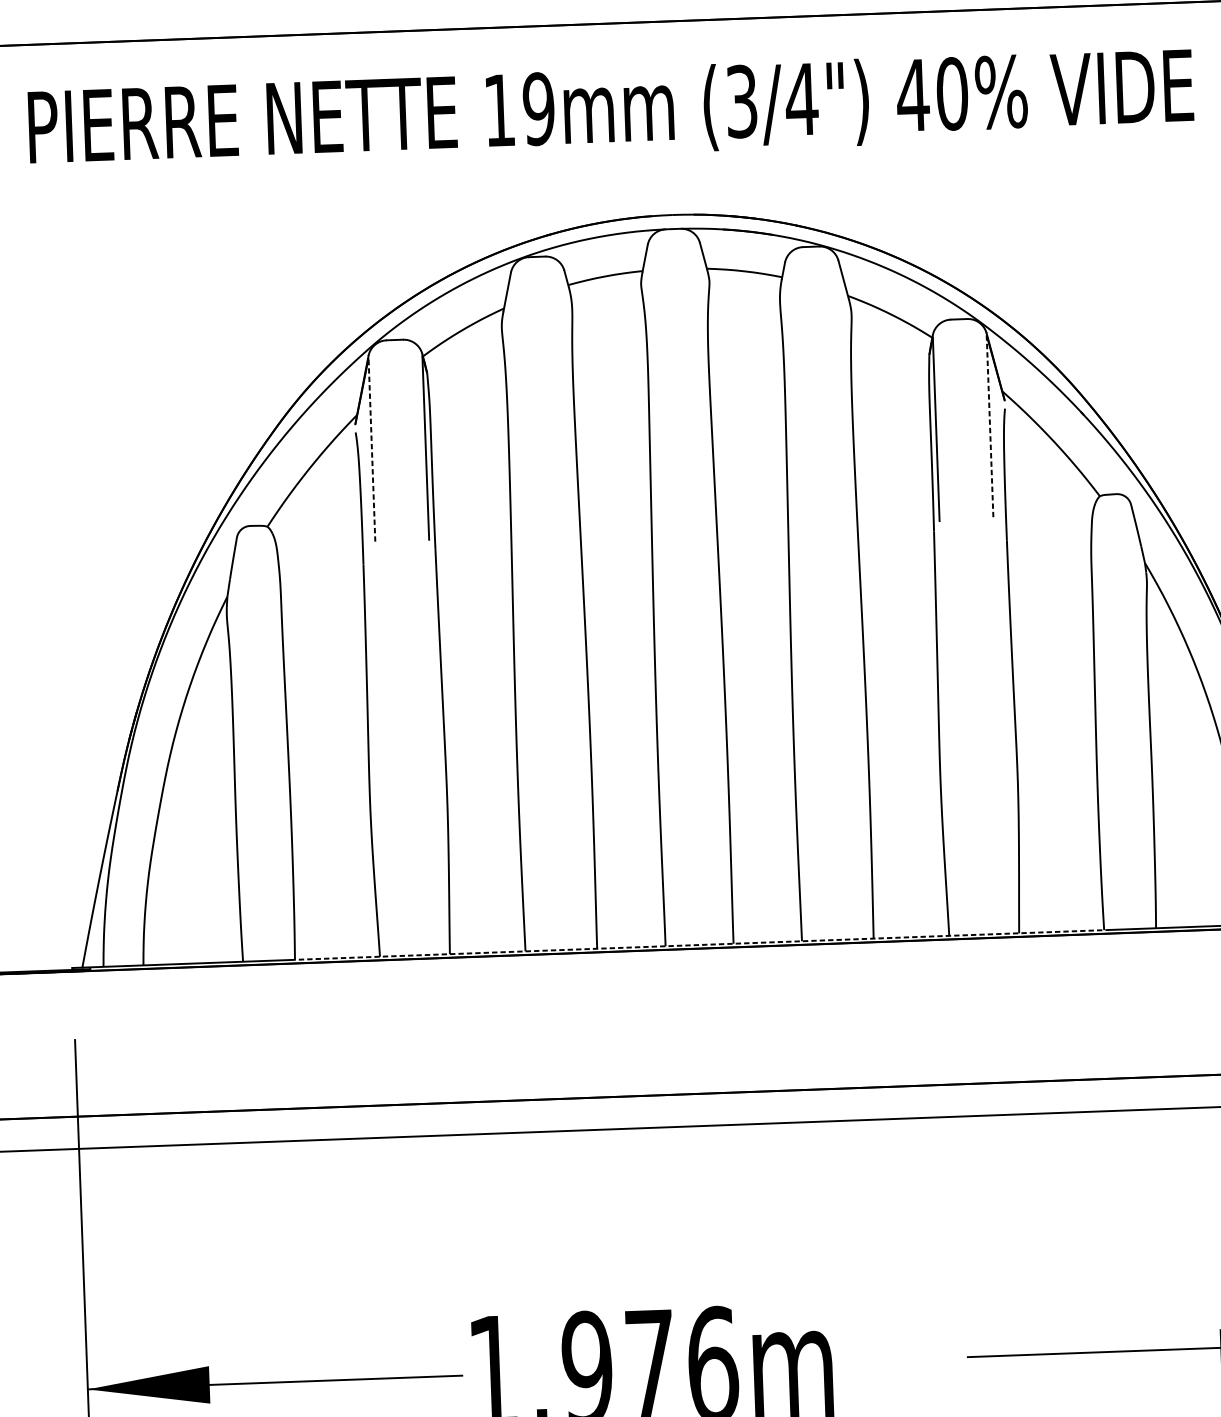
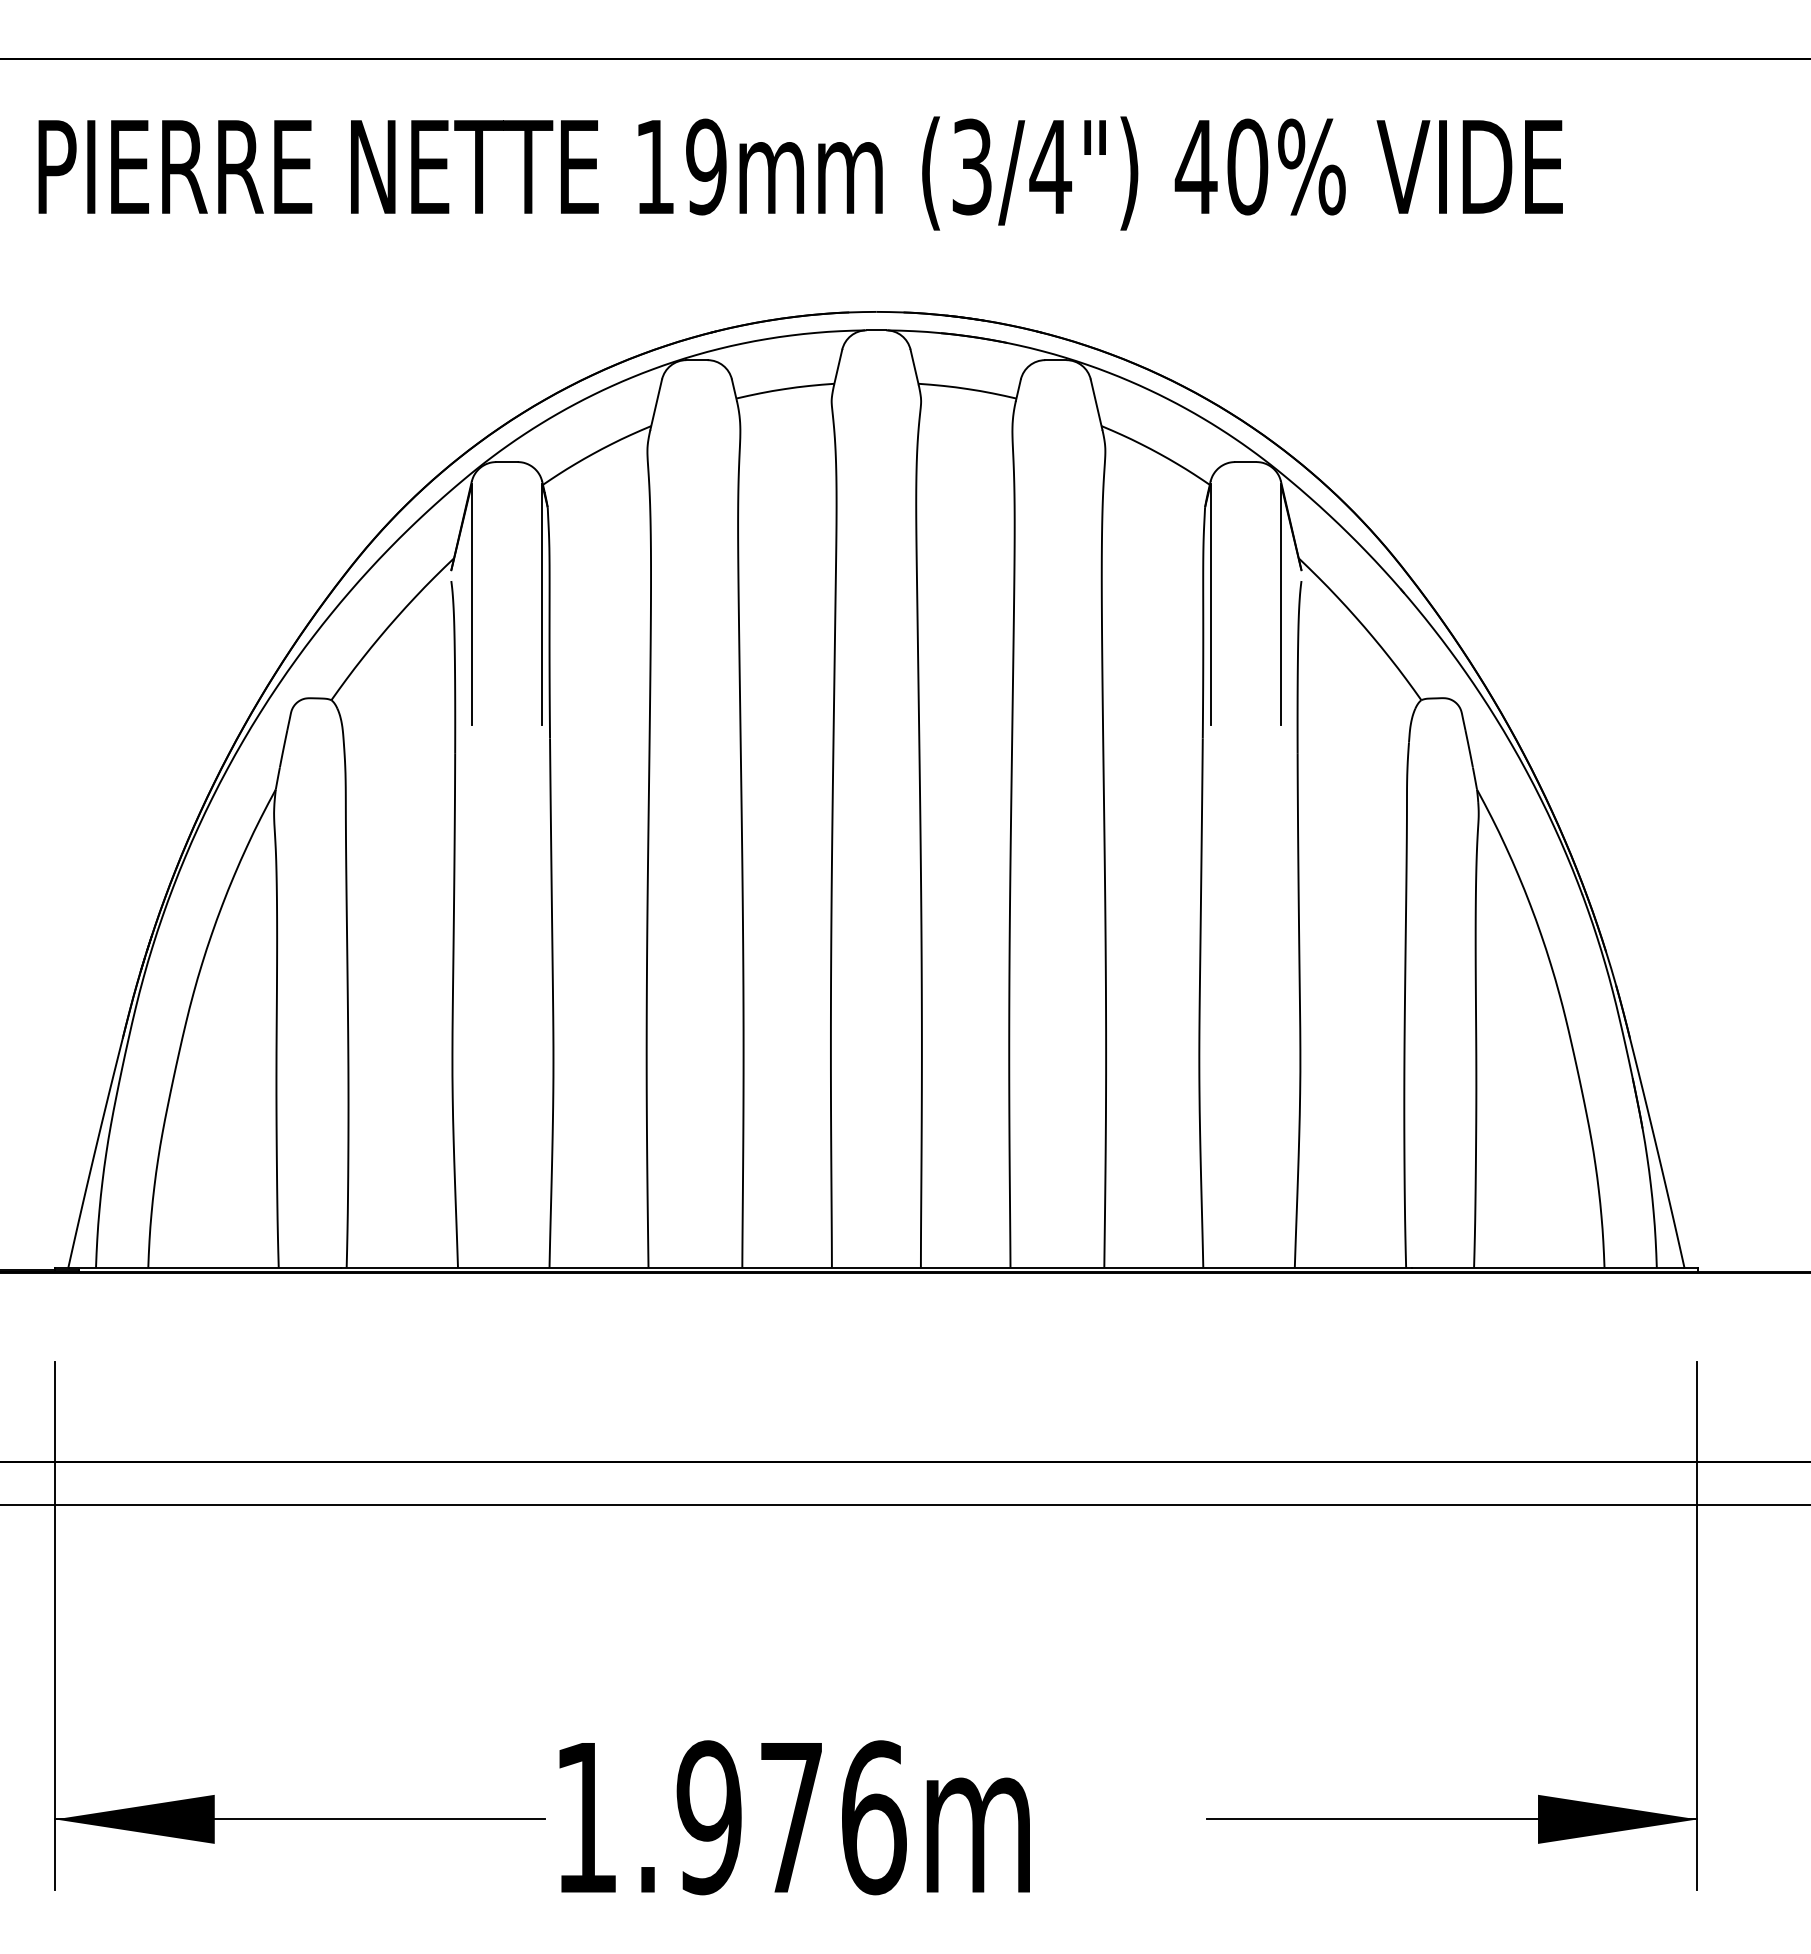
line: (990, 427) -> (1281, 605), dashed -> solid
line: (371, 449) -> (471, 604), dashed -> solid
line: (699, 944) -> (876, 1267), dashed -> solid

